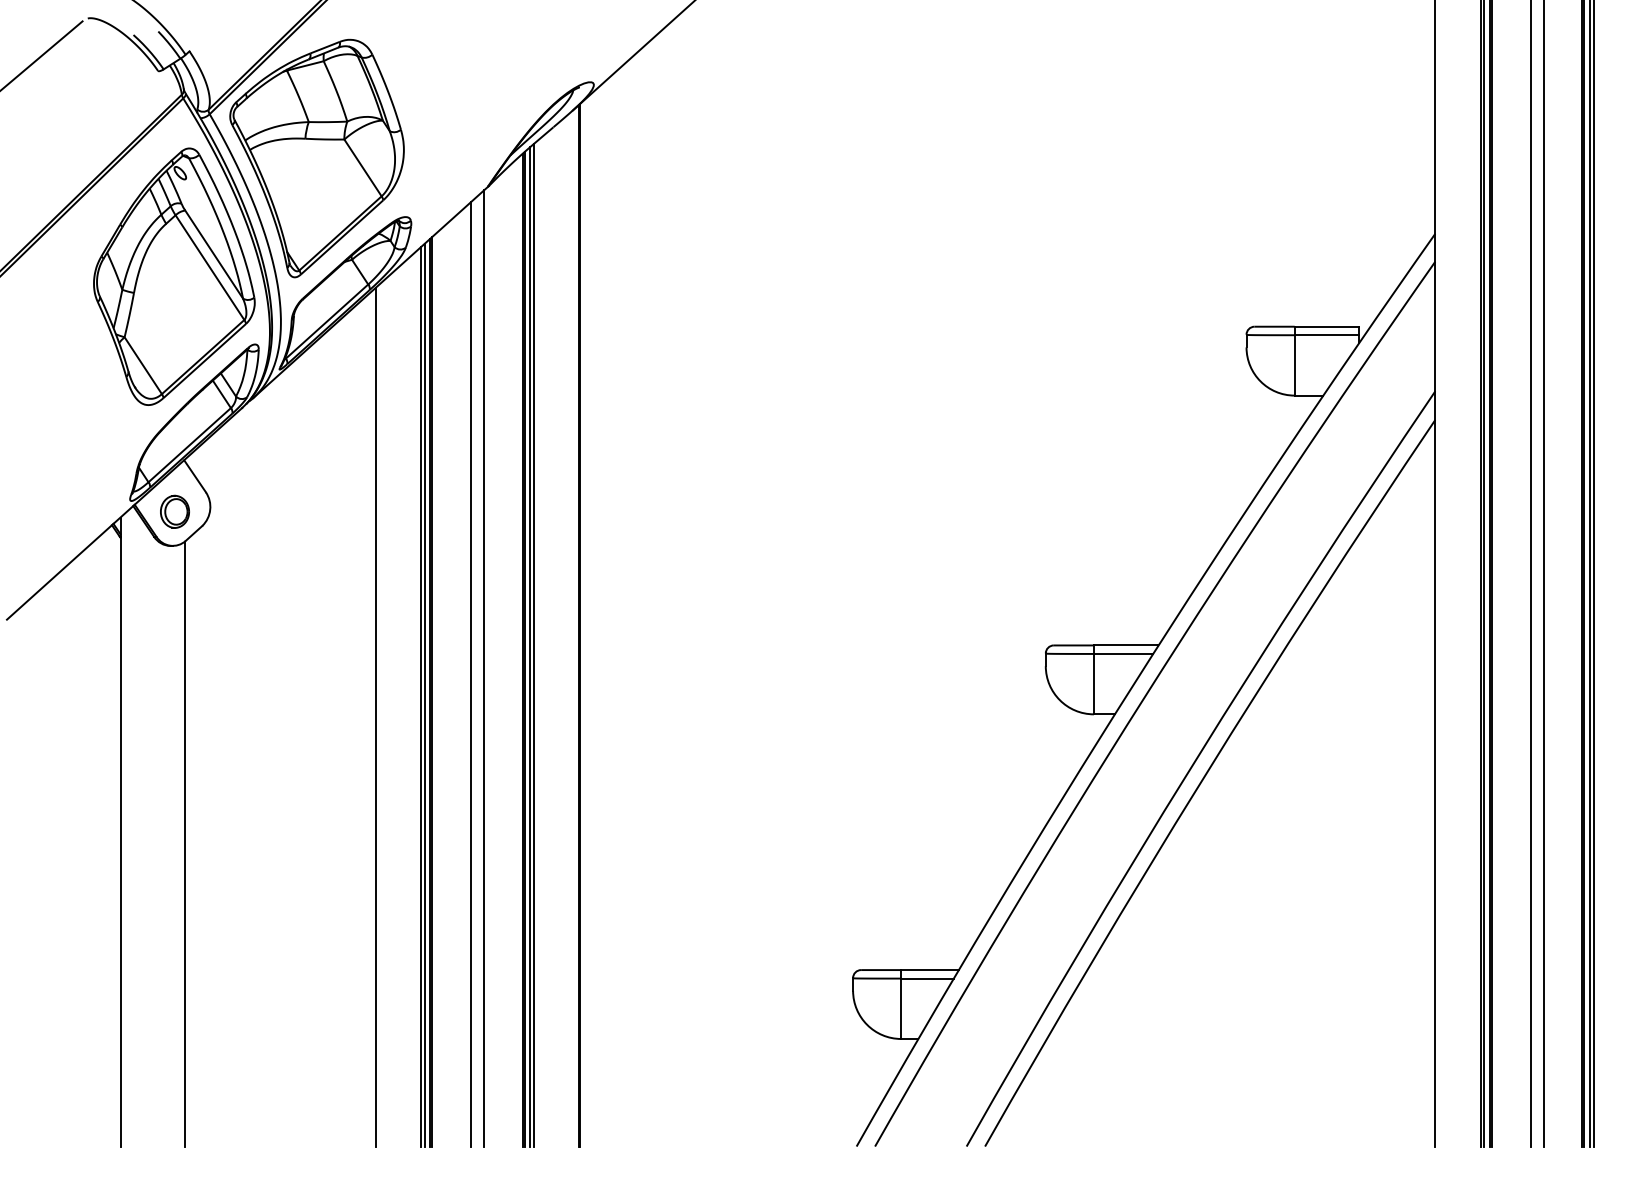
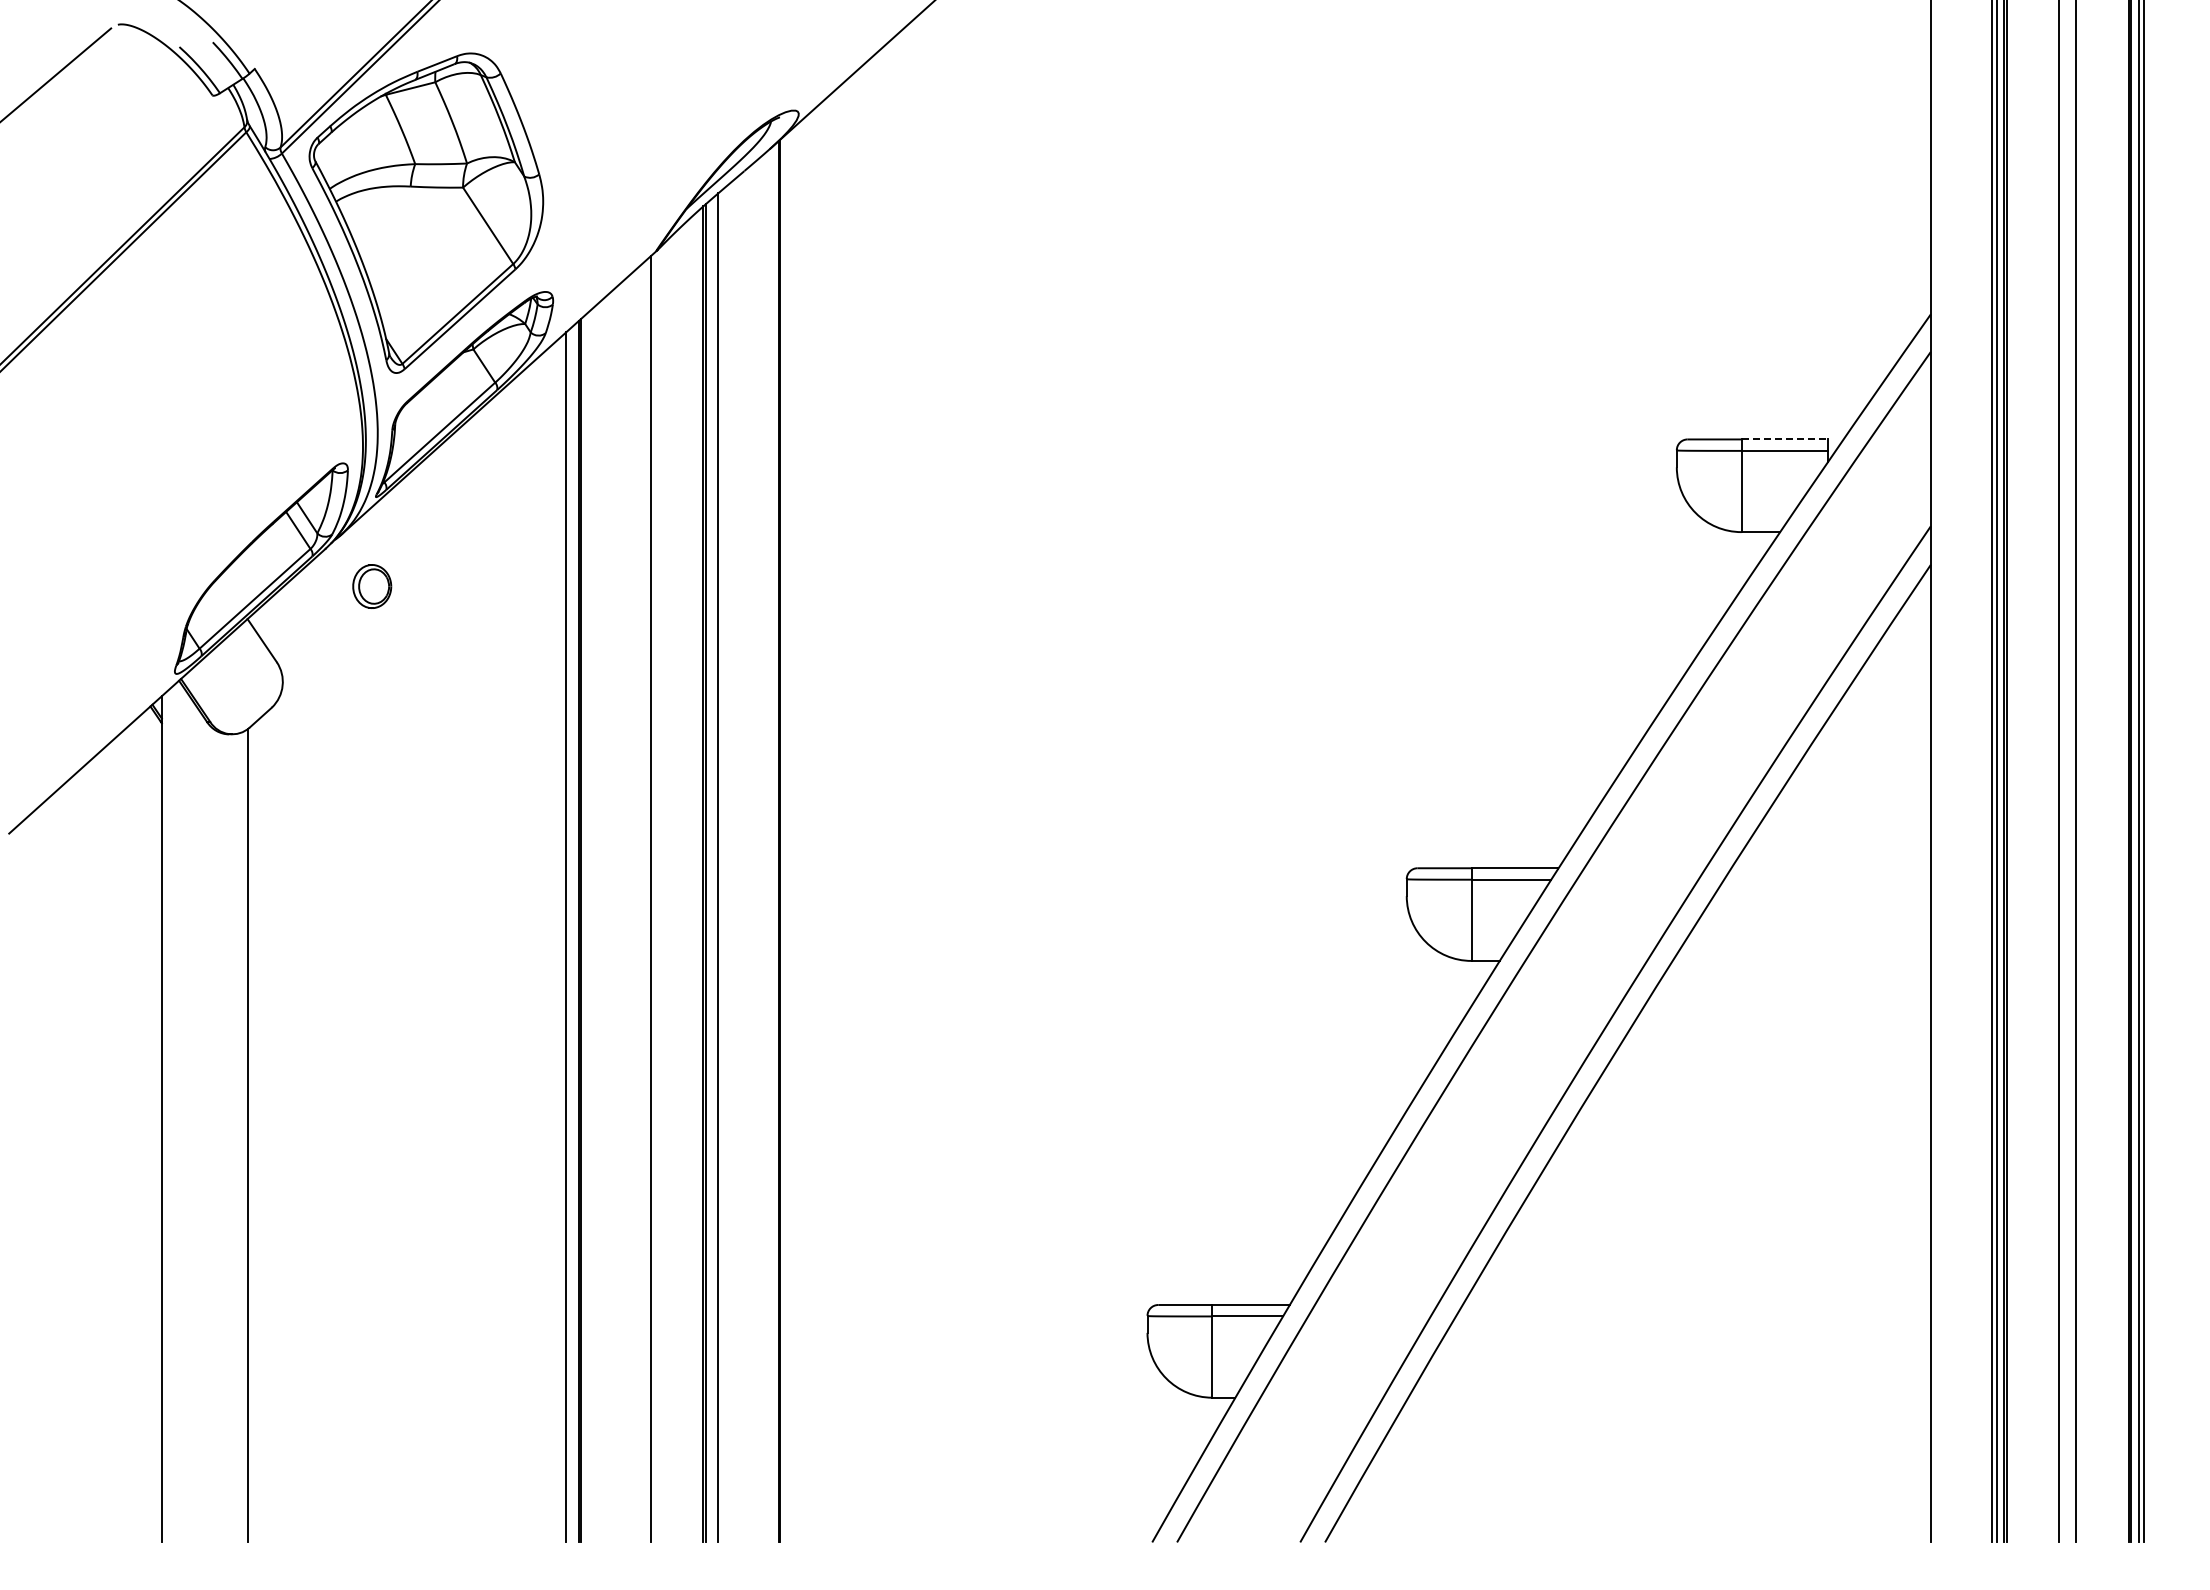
part: (174, 276) -> (234, 371), removed
line: (1327, 326) -> (1785, 439), solid -> dashed
part: (175, 511) -> (372, 586), moved
line: (530, 646) -> (713, 869), removed
line: (471, 673) -> (633, 906), removed
line: (424, 694) -> (571, 934), removed
line: (375, 716) -> (505, 964), removed

